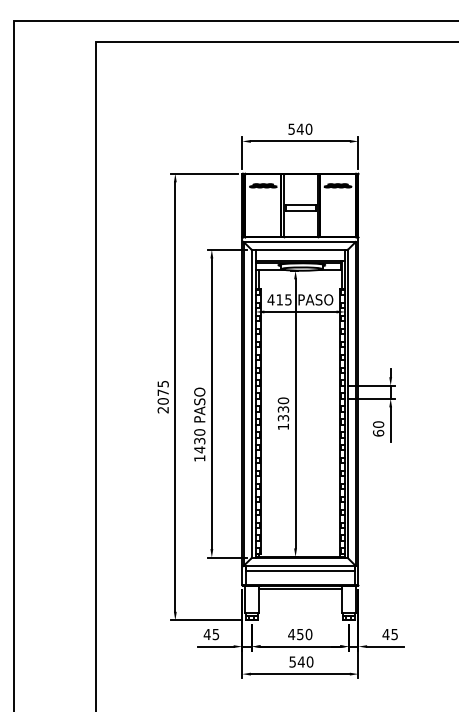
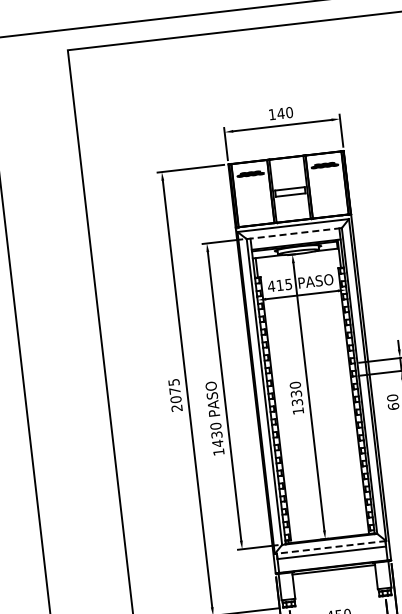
text: (291, 128) -> (272, 113), 540 -> 140
line: (299, 250) -> (294, 234), solid -> dashed
line: (299, 566) -> (330, 547), solid -> dashed

